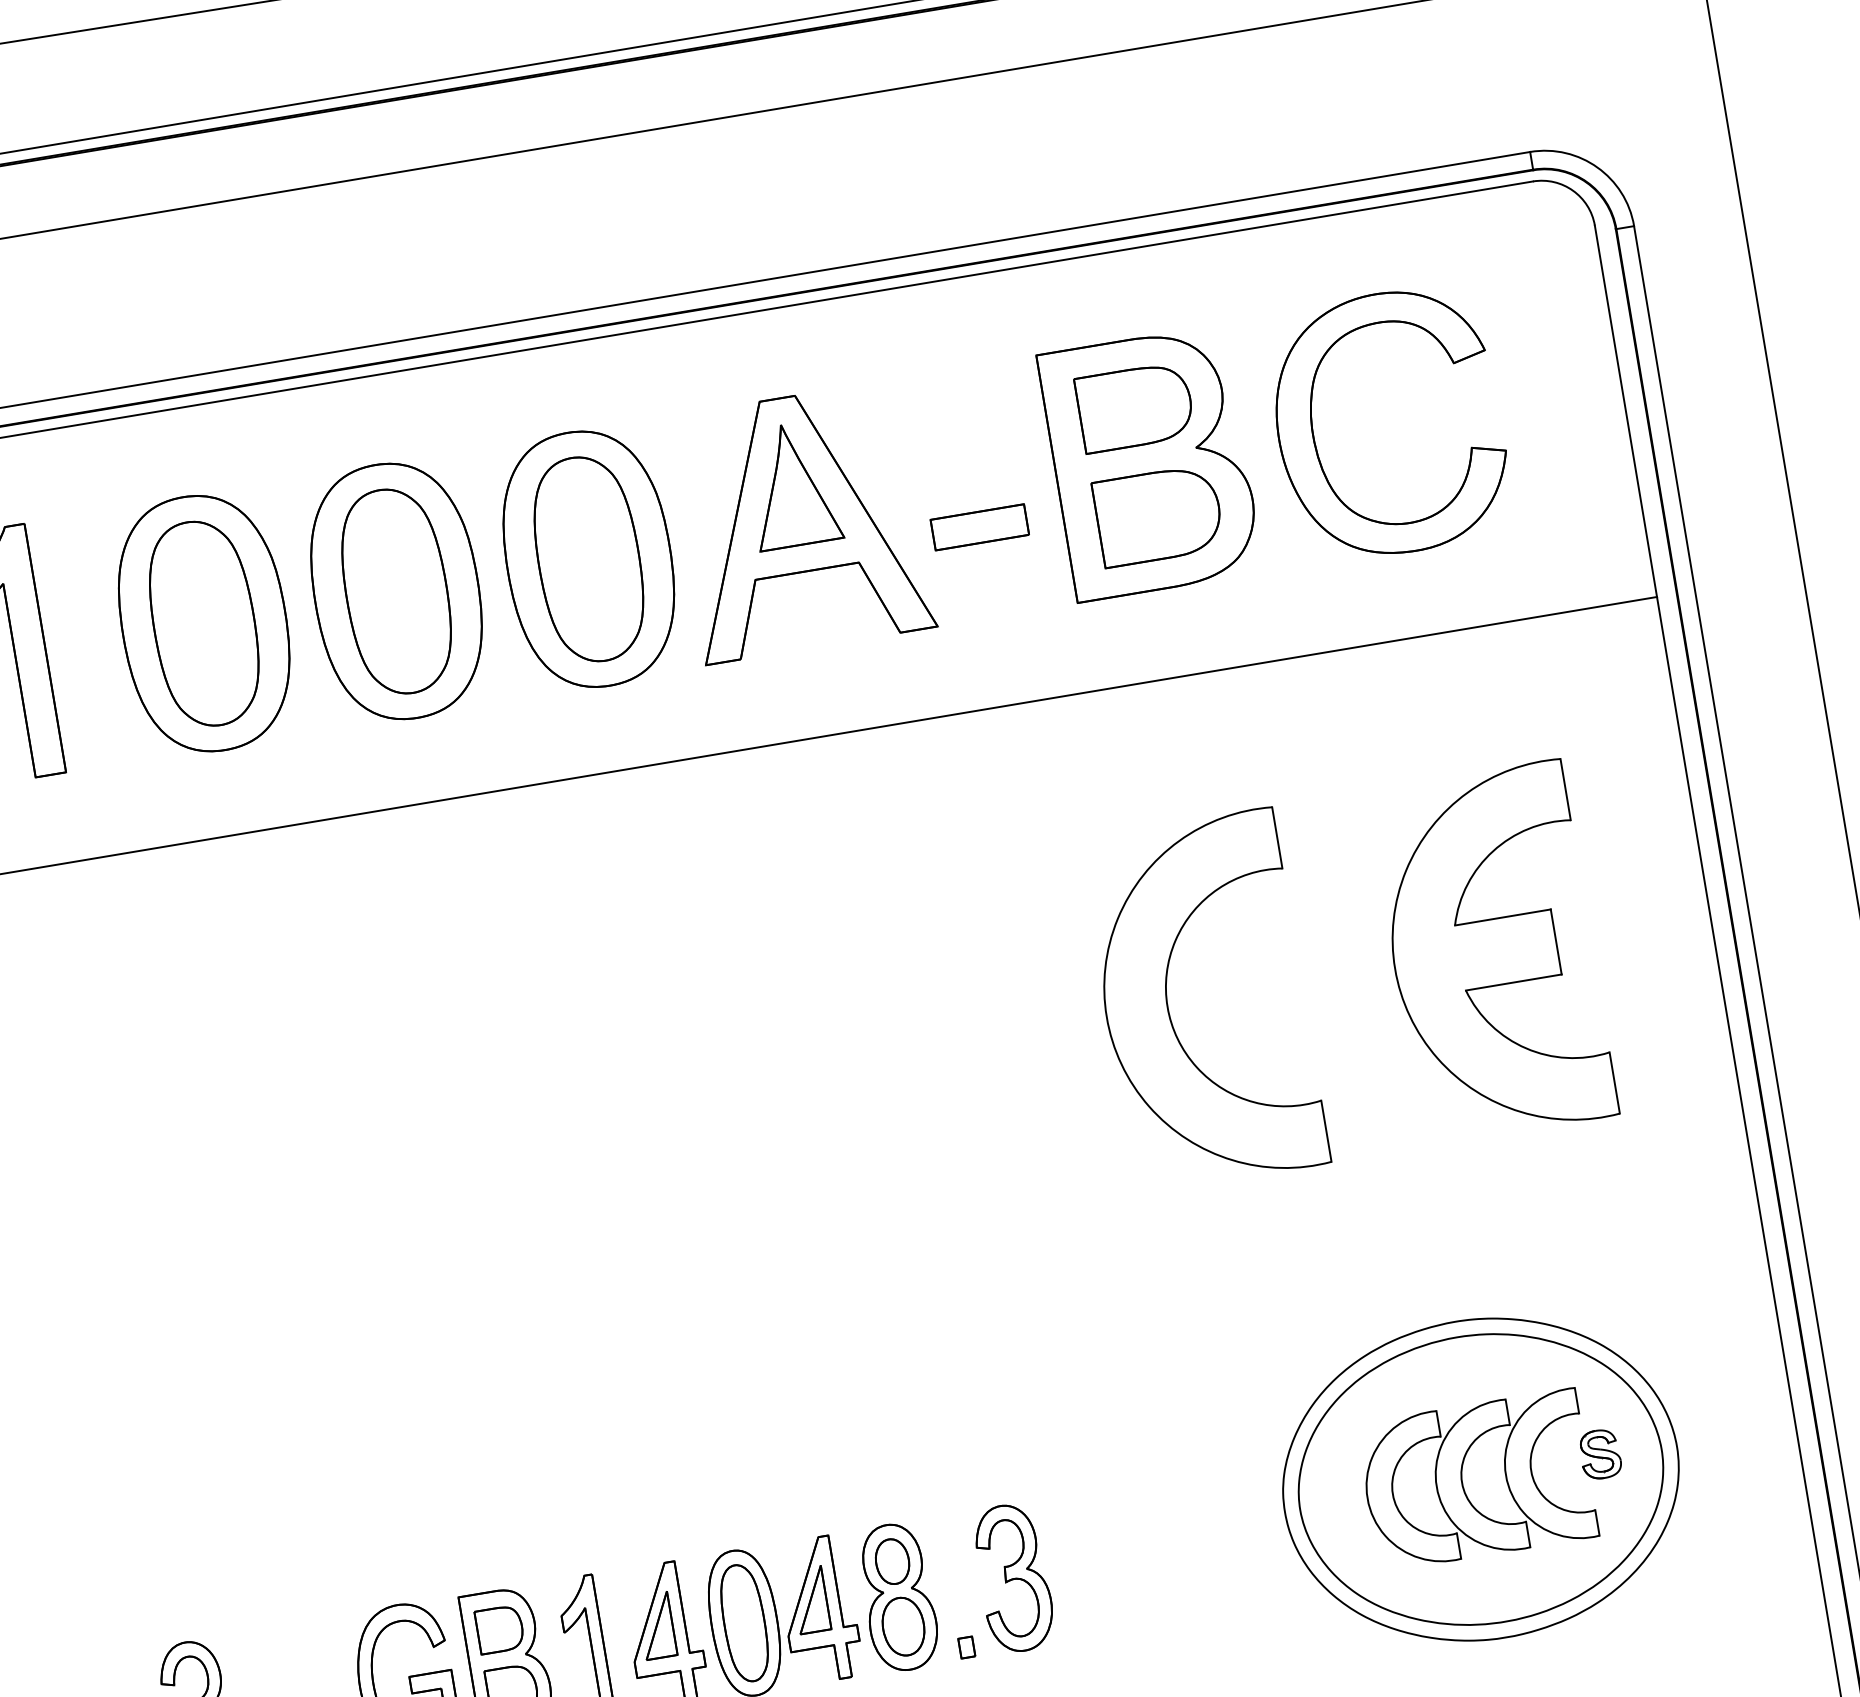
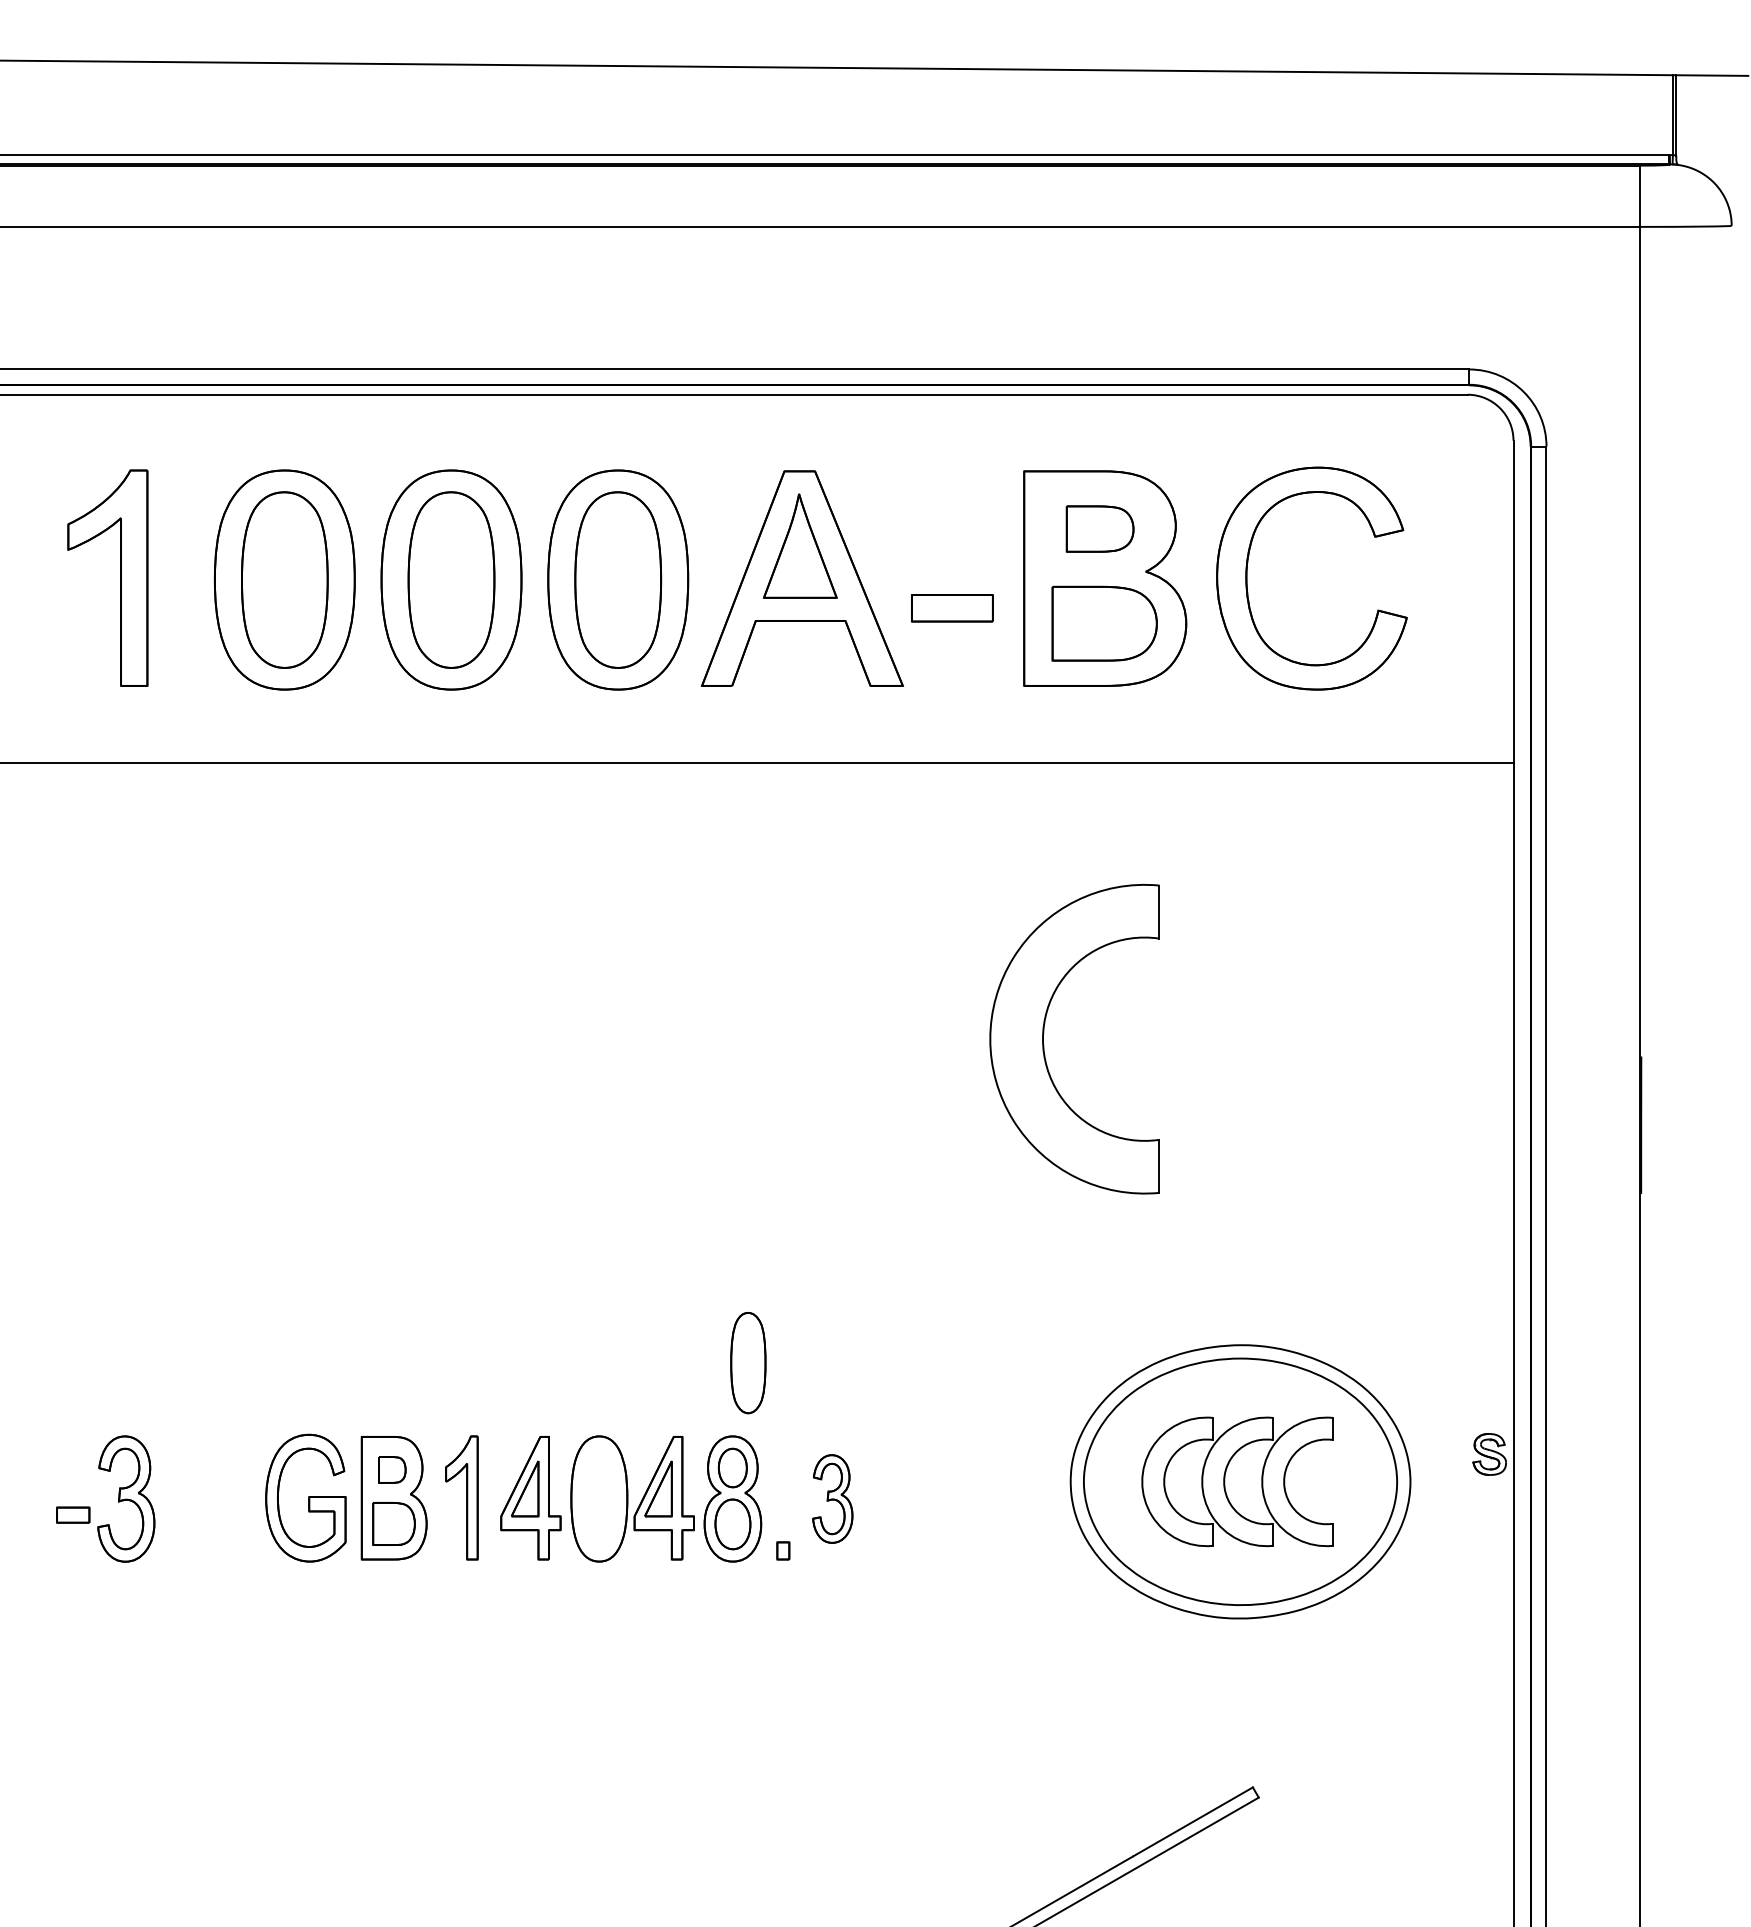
part: (1134, 406) -> (1099, 528), size x0.7
part: (1492, 953) -> (1324, 1039), removed
part: (1600, 1454) -> (1489, 1454), moved
part: (1013, 1577) -> (832, 1498), size x0.7
part: (744, 1623) -> (748, 1363), moved
part: (500, 1629) -> (392, 1469), size x0.7

